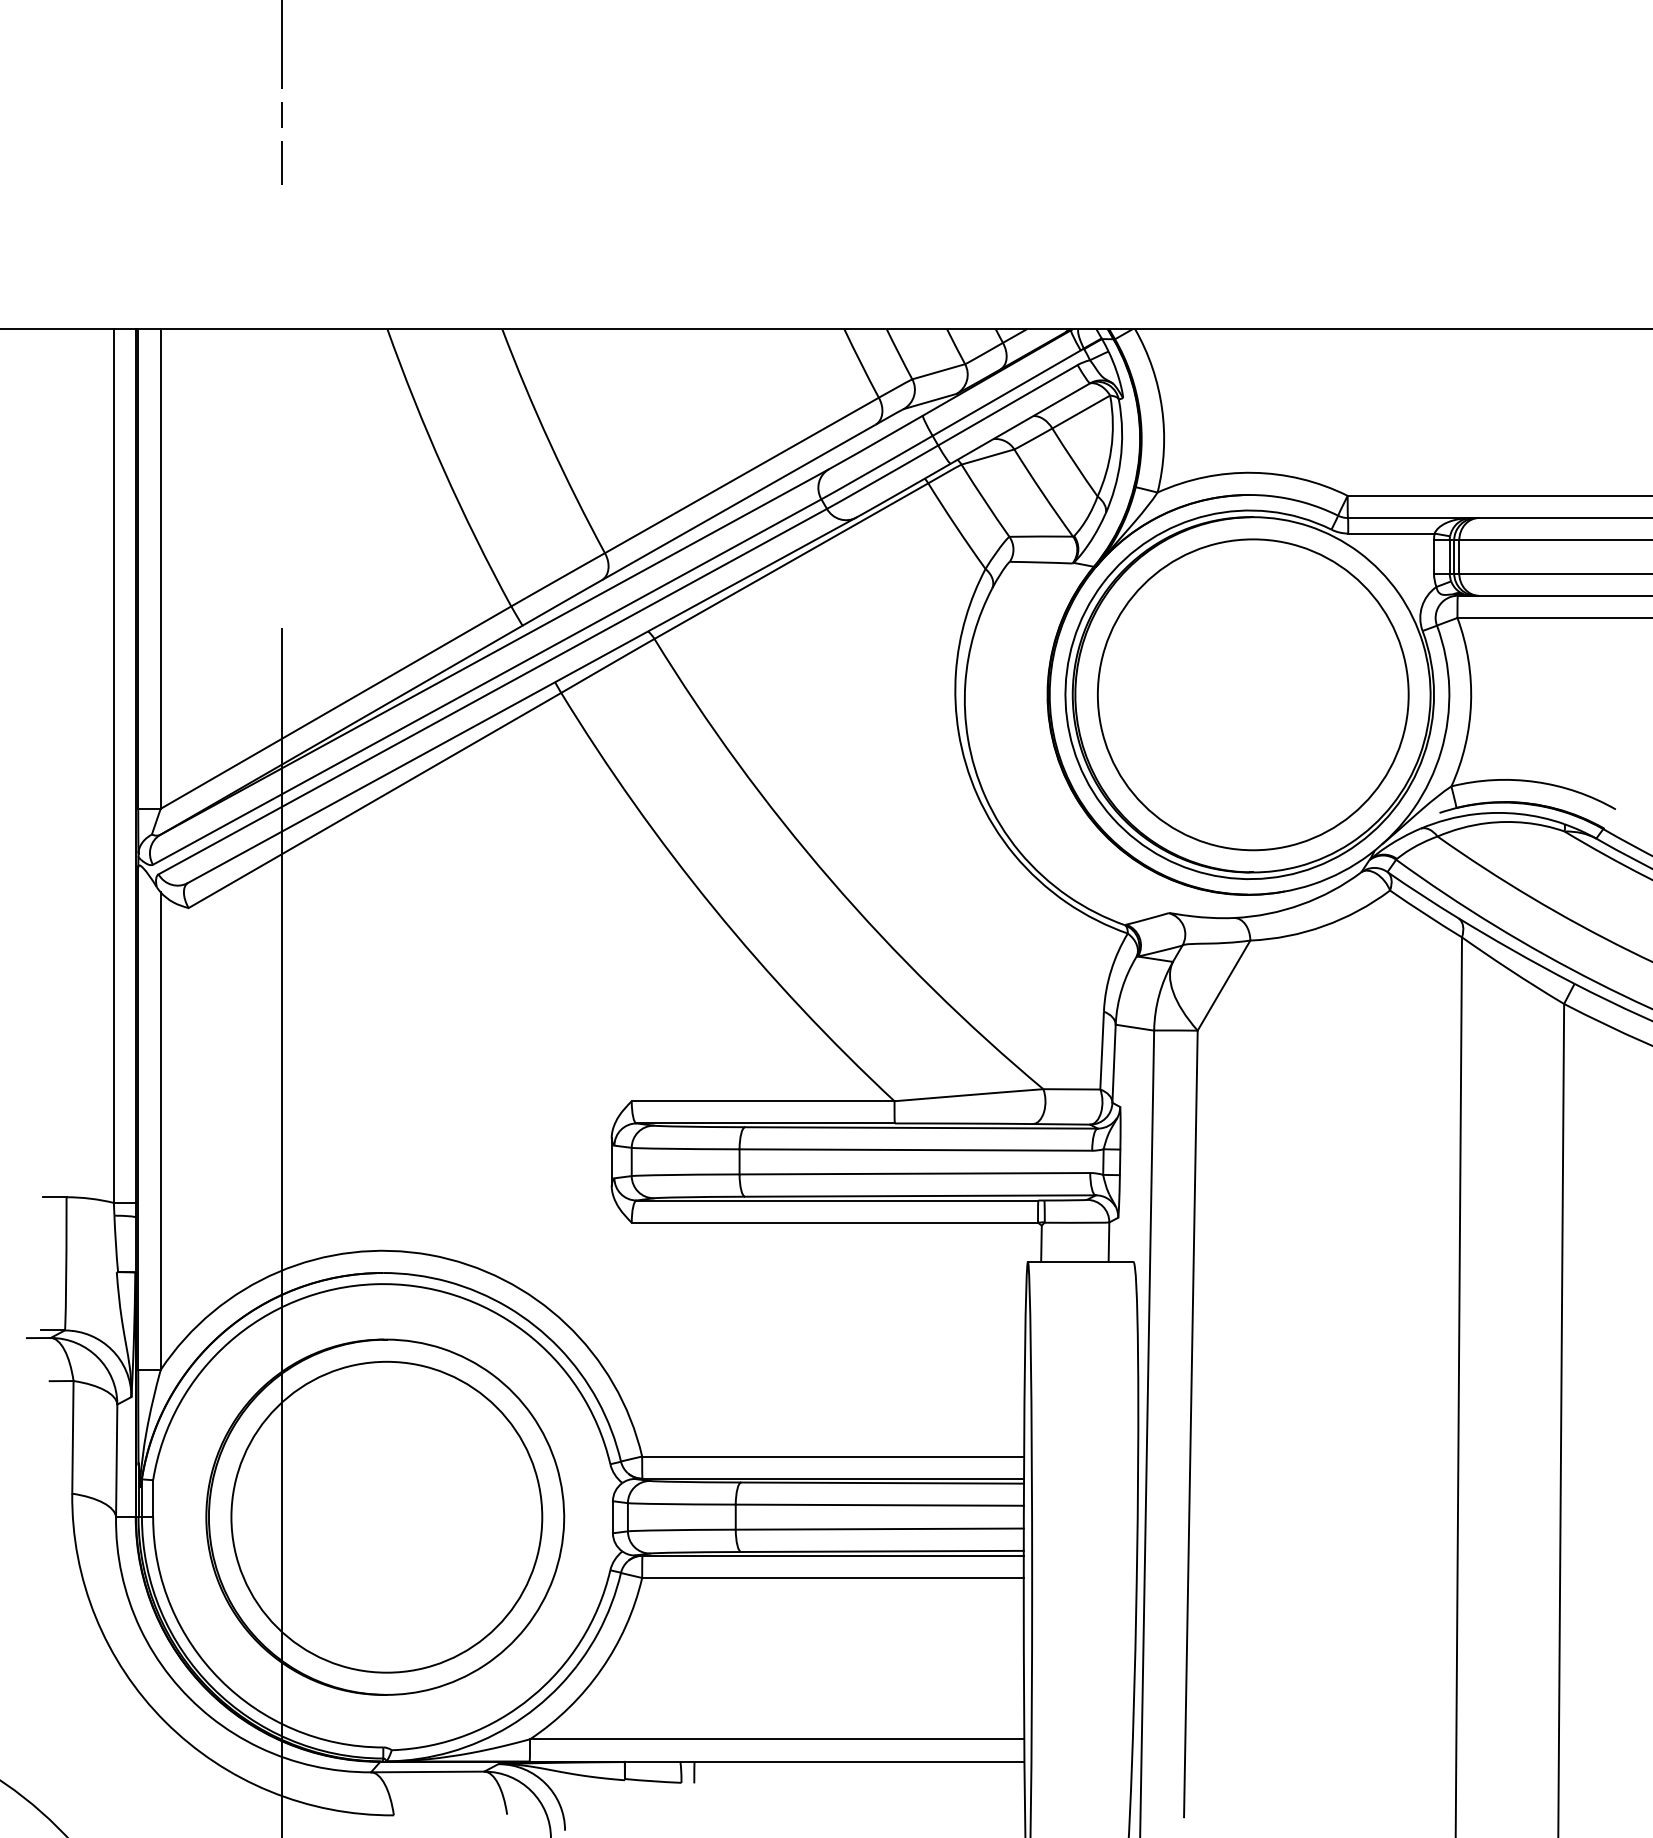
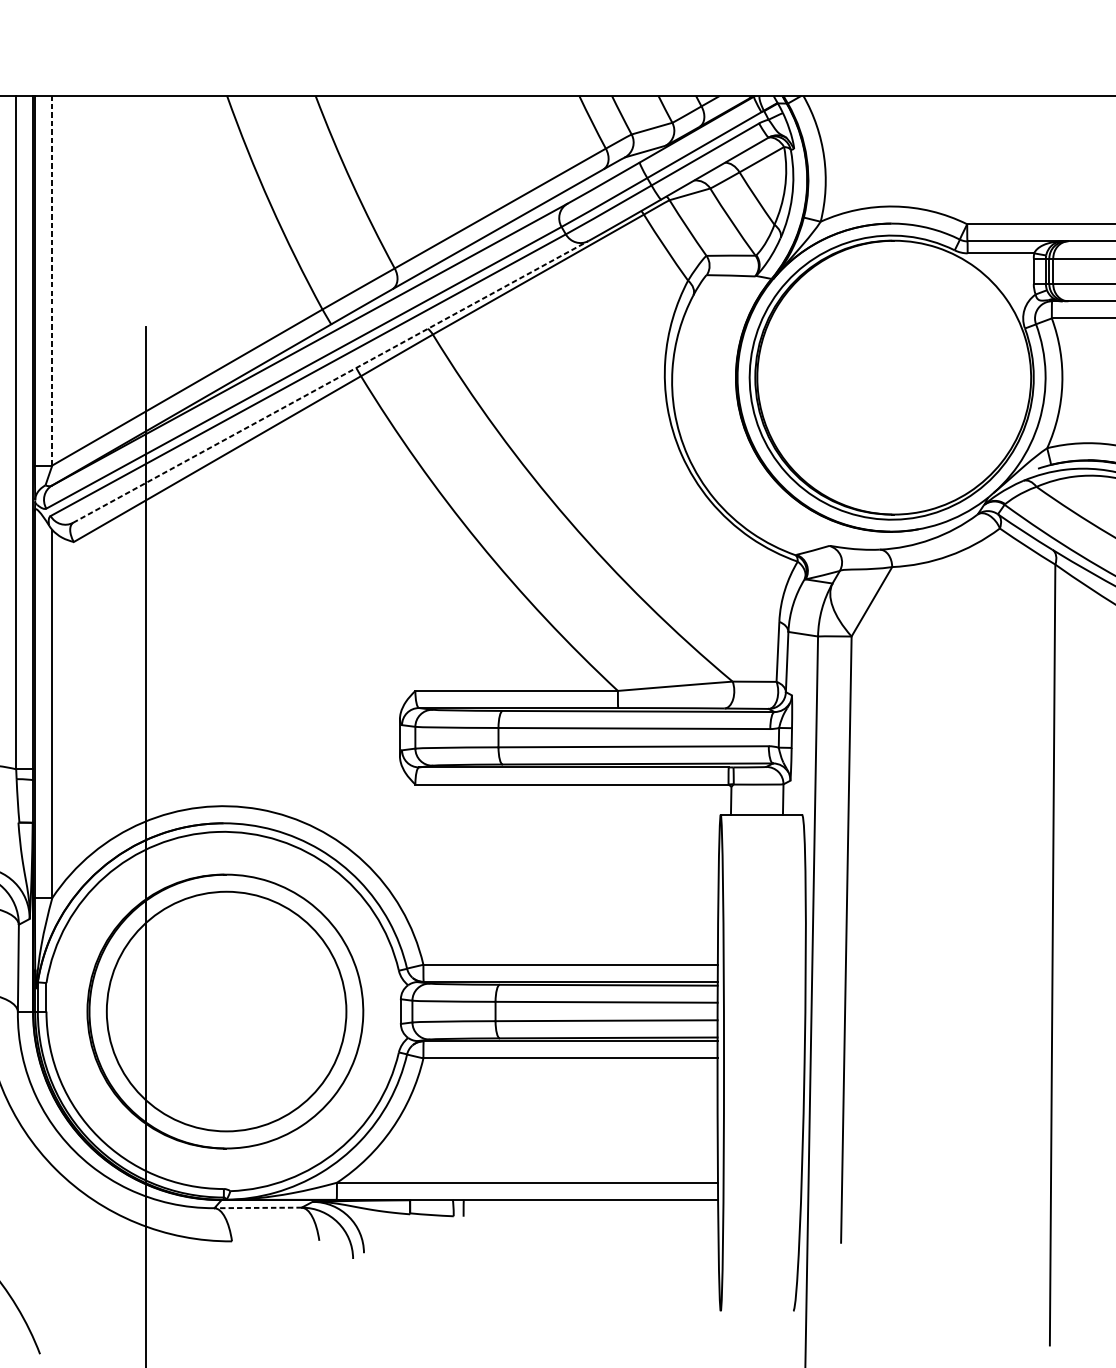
line: (160, 569) -> (52, 281), solid -> dashed
part: (1253, 694) -> (894, 377), removed
line: (521, 700) -> (330, 382), solid -> dashed
line: (427, 1771) -> (257, 1207), solid -> dashed

